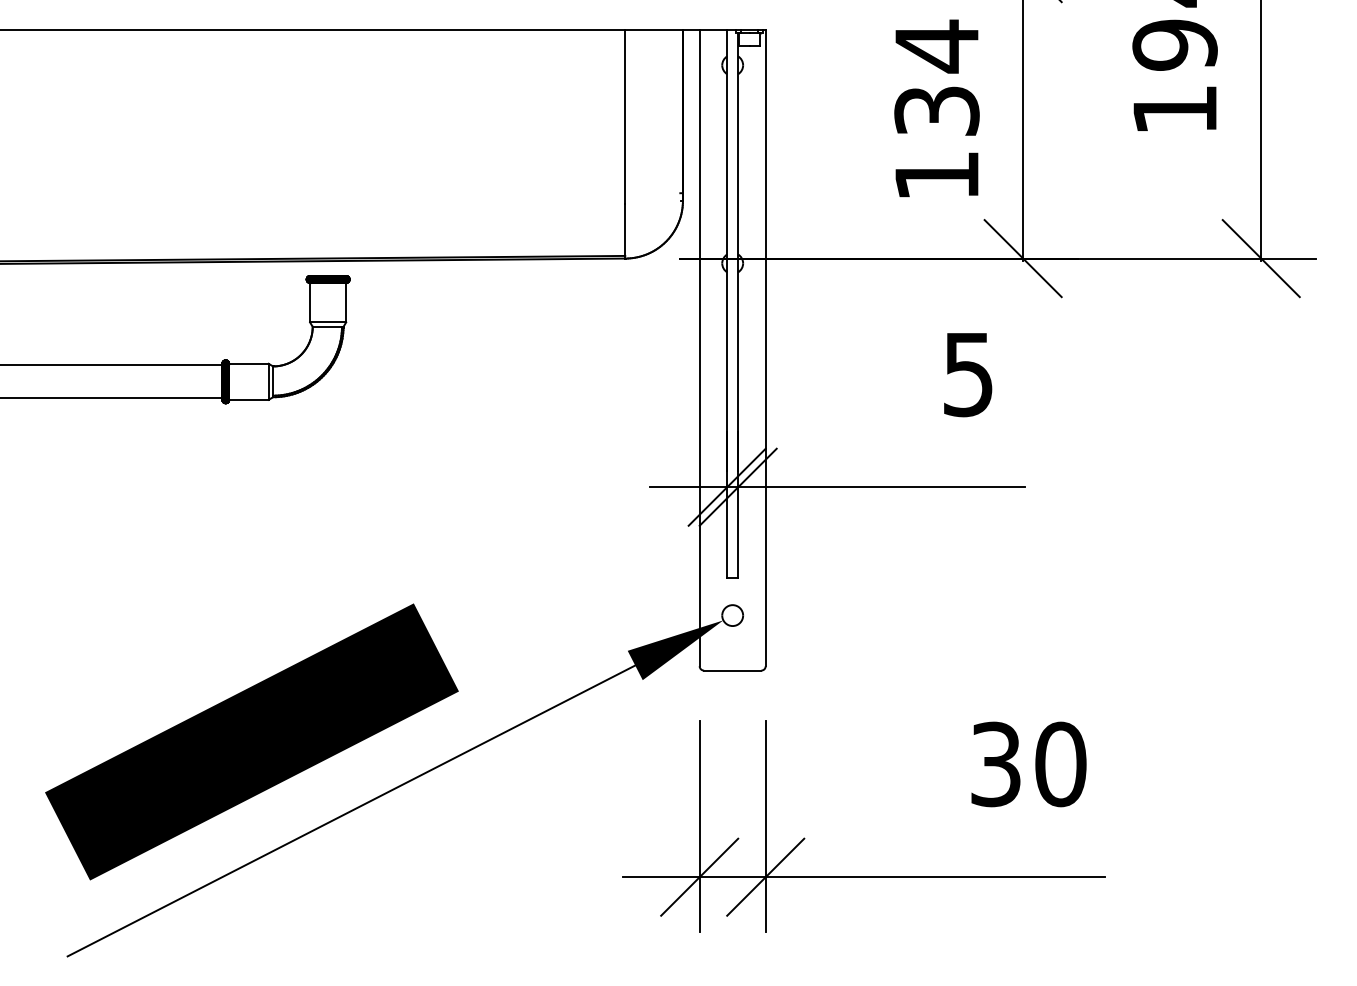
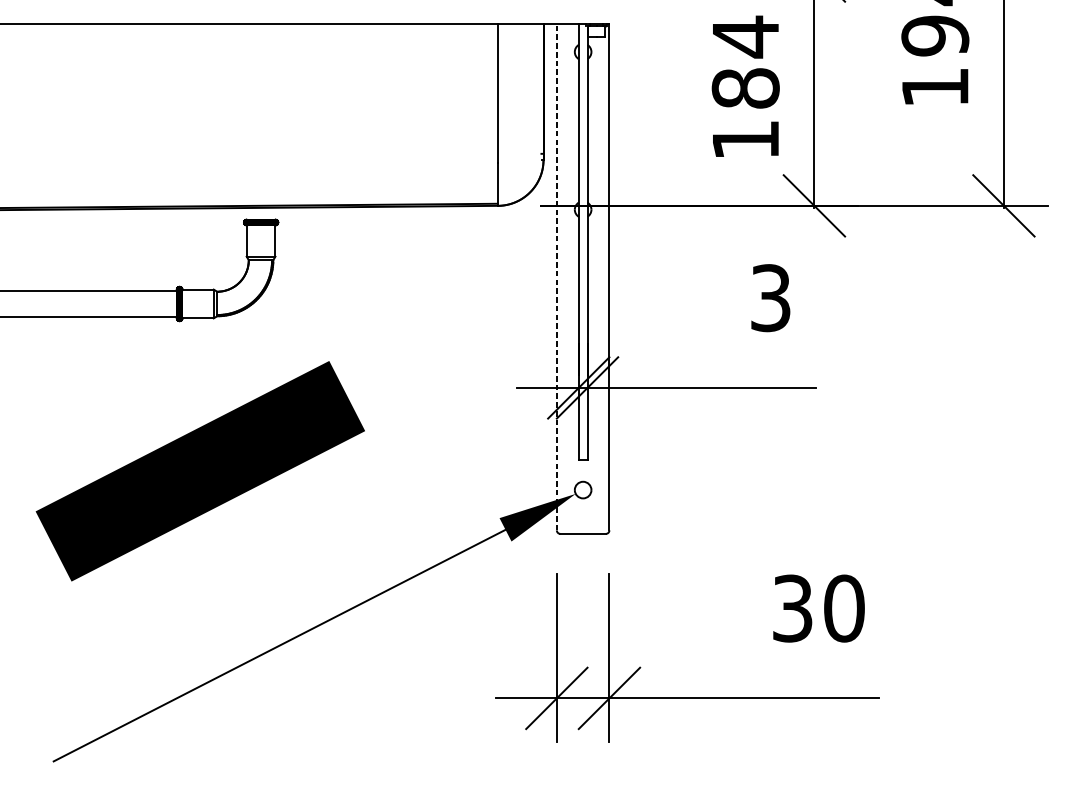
text: (936, 110) -> (745, 87), 134 -> 184
line: (699, 347) -> (556, 276), solid -> dashed
text: (968, 373) -> (770, 297), 5 -> 3
text: (251, 741) -> (200, 470), moved

